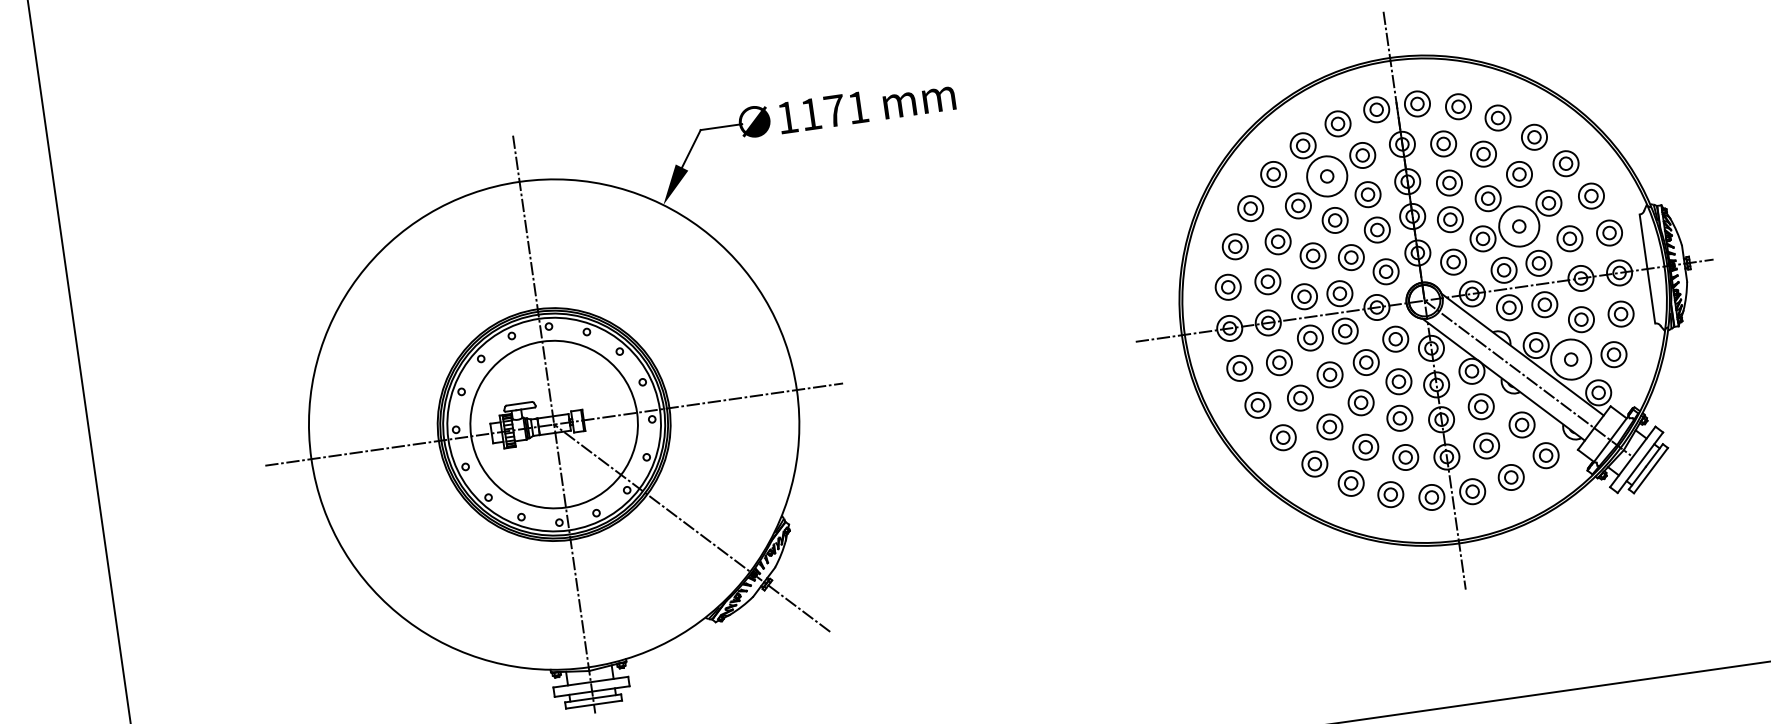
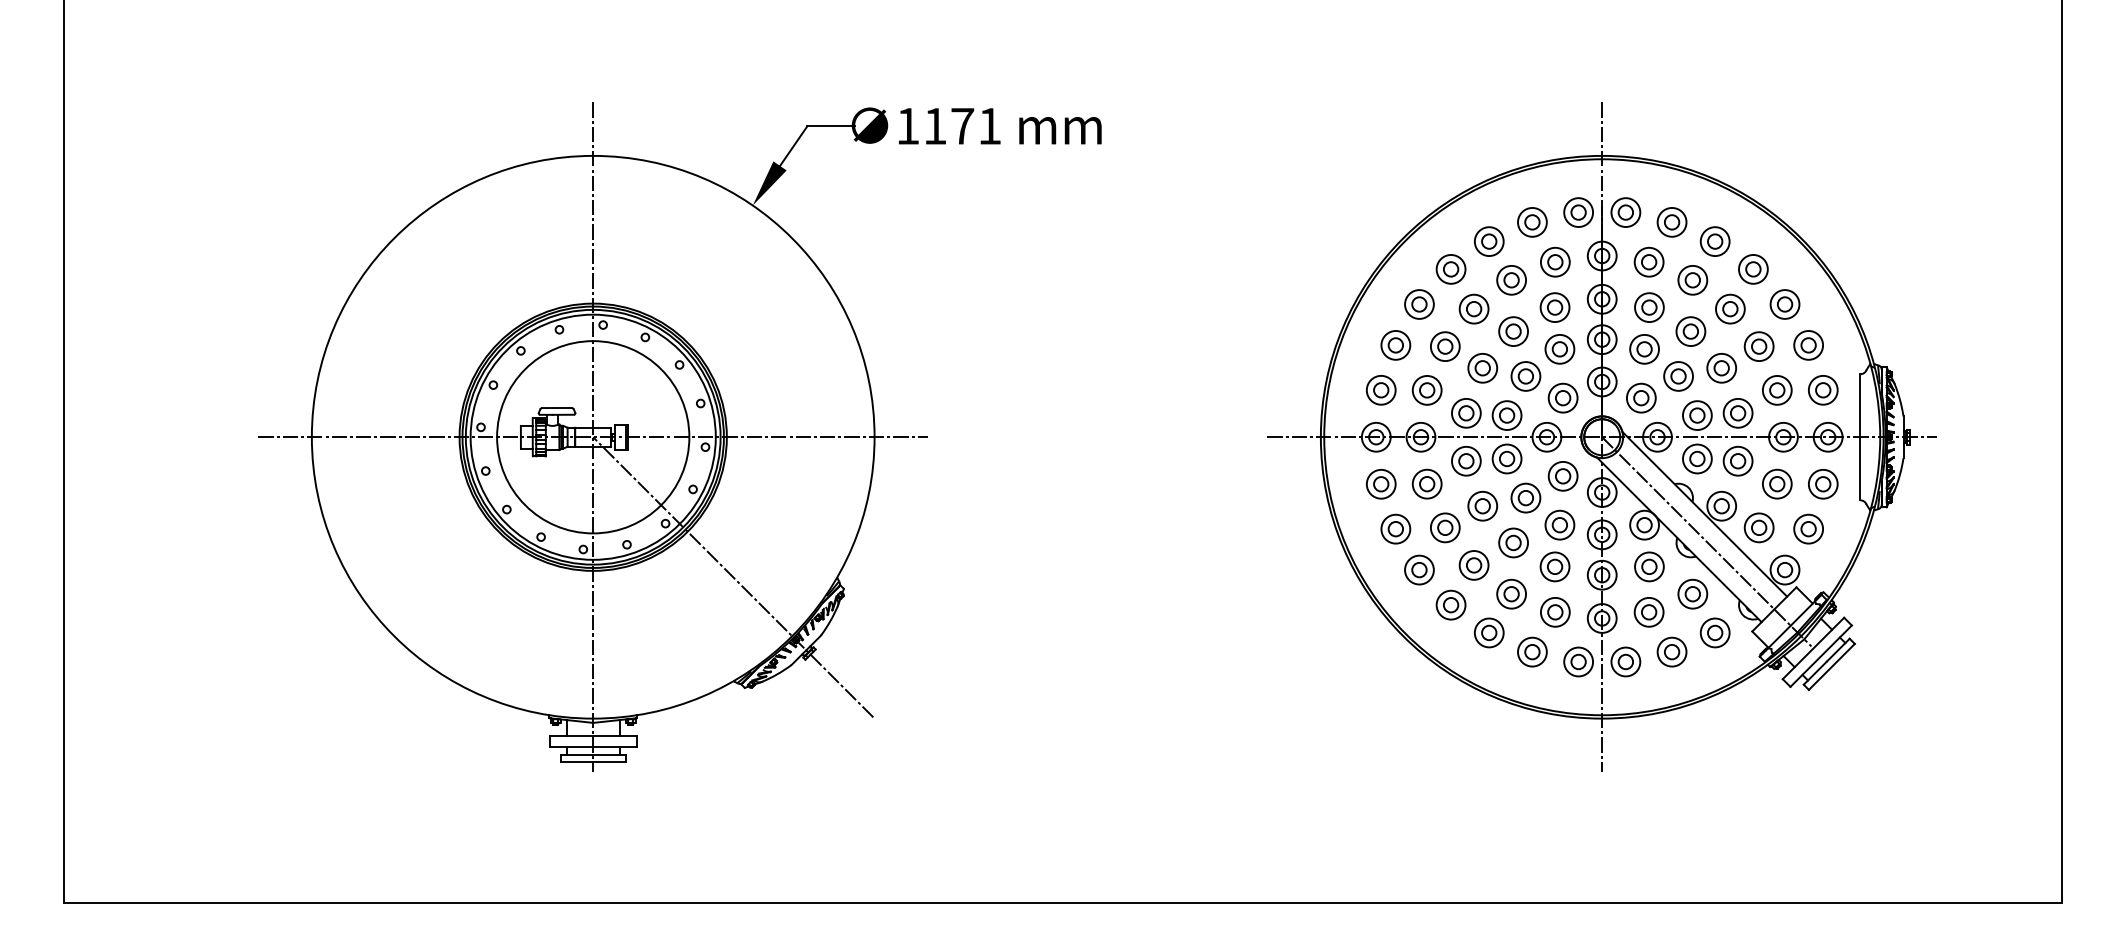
circle: (1327, 175) -> (1511, 279), size x0.62
circle: (1518, 225) -> (1721, 367), size x0.62
circle: (1570, 359) -> (1758, 527), size x0.62

